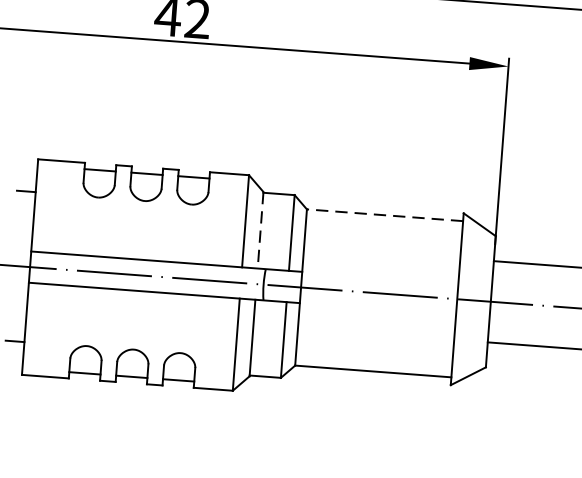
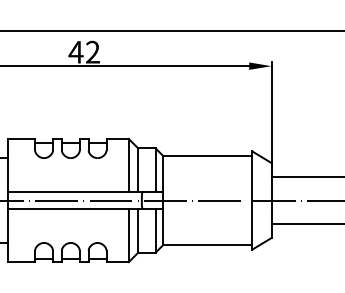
line: (384, 214) -> (207, 155), dashed -> solid
line: (260, 229) -> (137, 169), dashed -> solid

